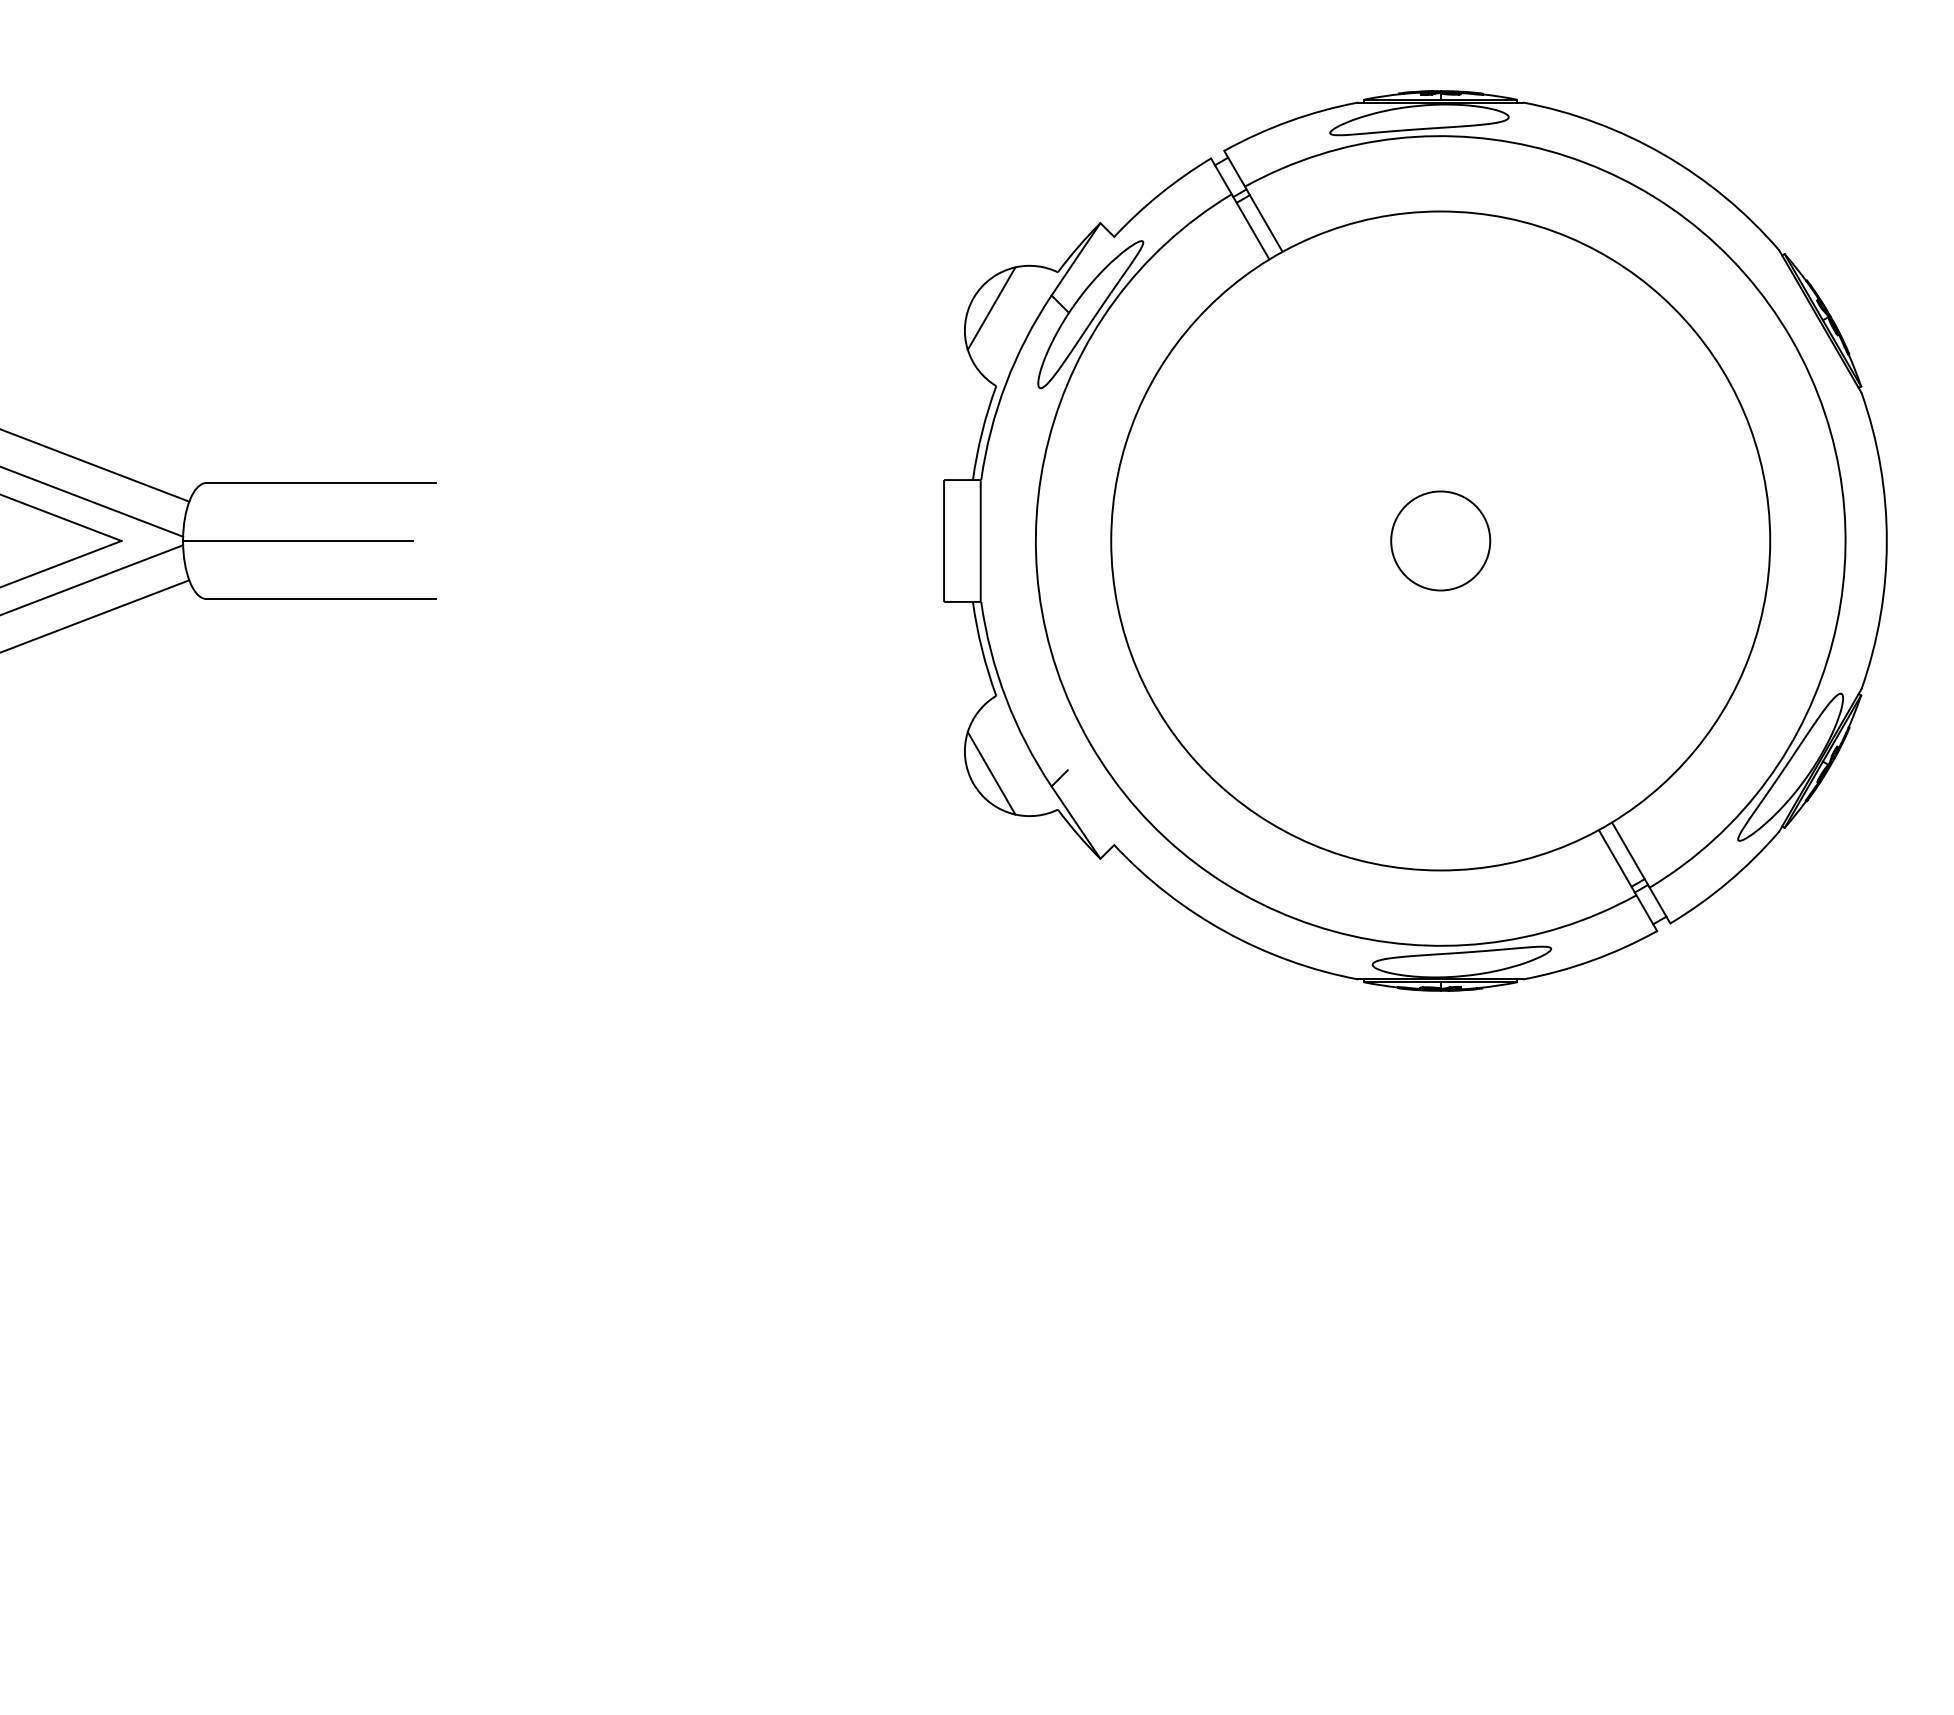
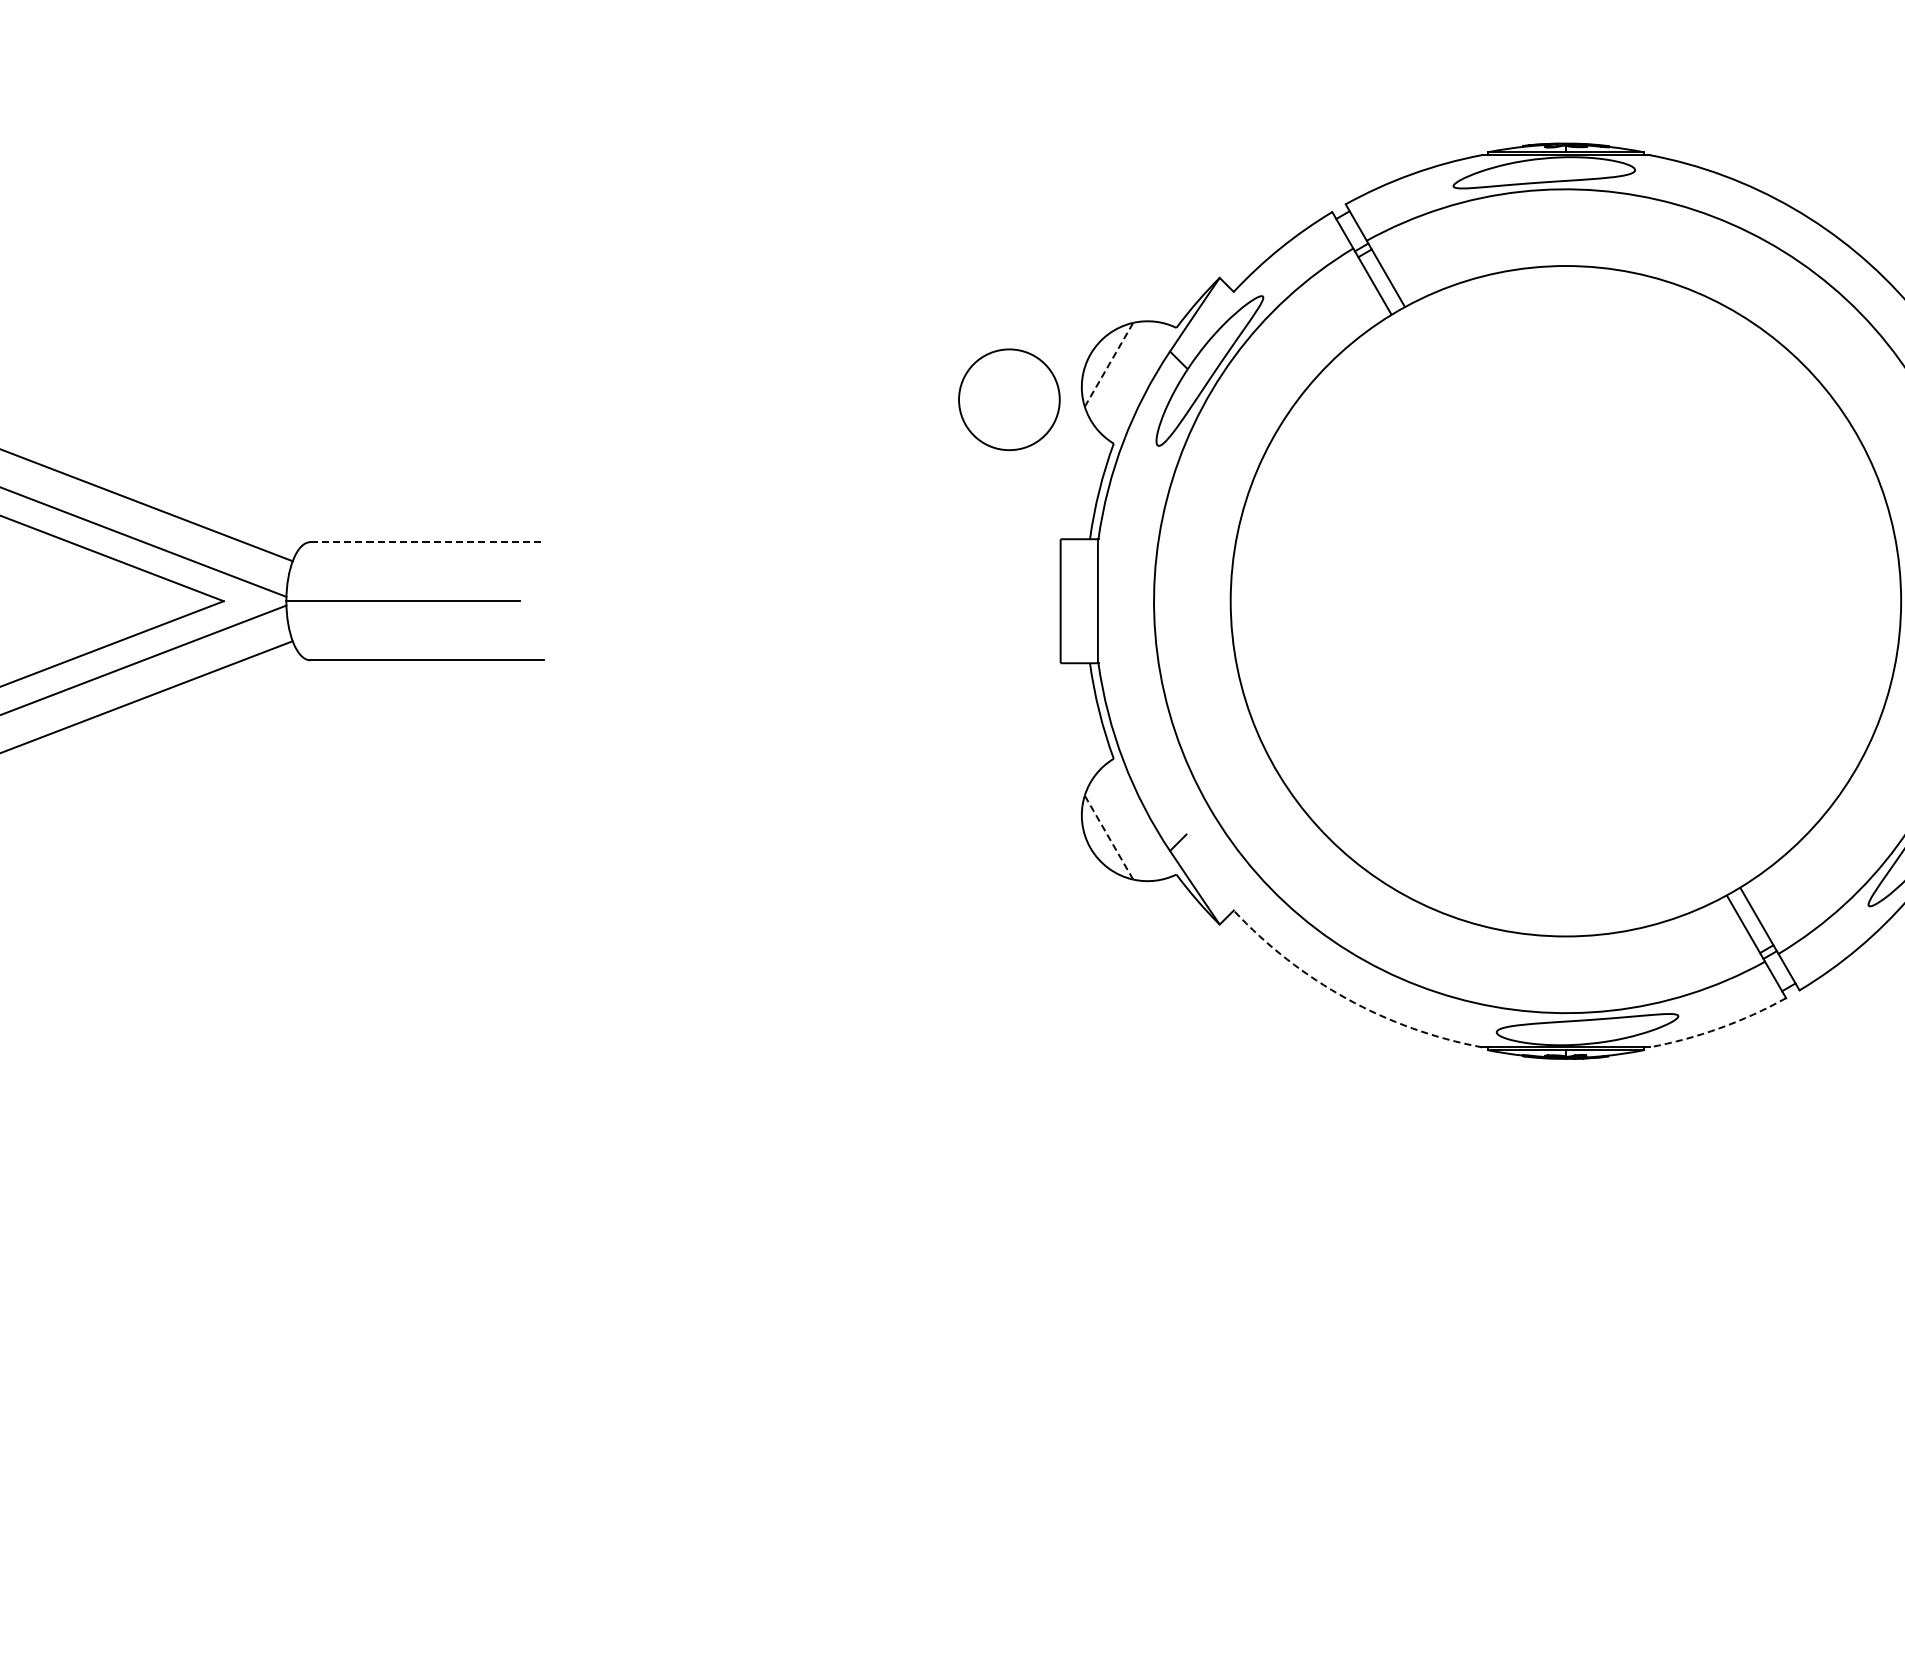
line: (991, 308) -> (1108, 364), solid -> dashed
line: (321, 482) -> (427, 541), solid -> dashed
circle: (1440, 540) -> (1009, 399), moved
line: (991, 773) -> (1108, 837), solid -> dashed
arc: (1225, 931) -> (1346, 998), solid -> dashed
arc: (1592, 960) -> (1720, 1028), solid -> dashed

